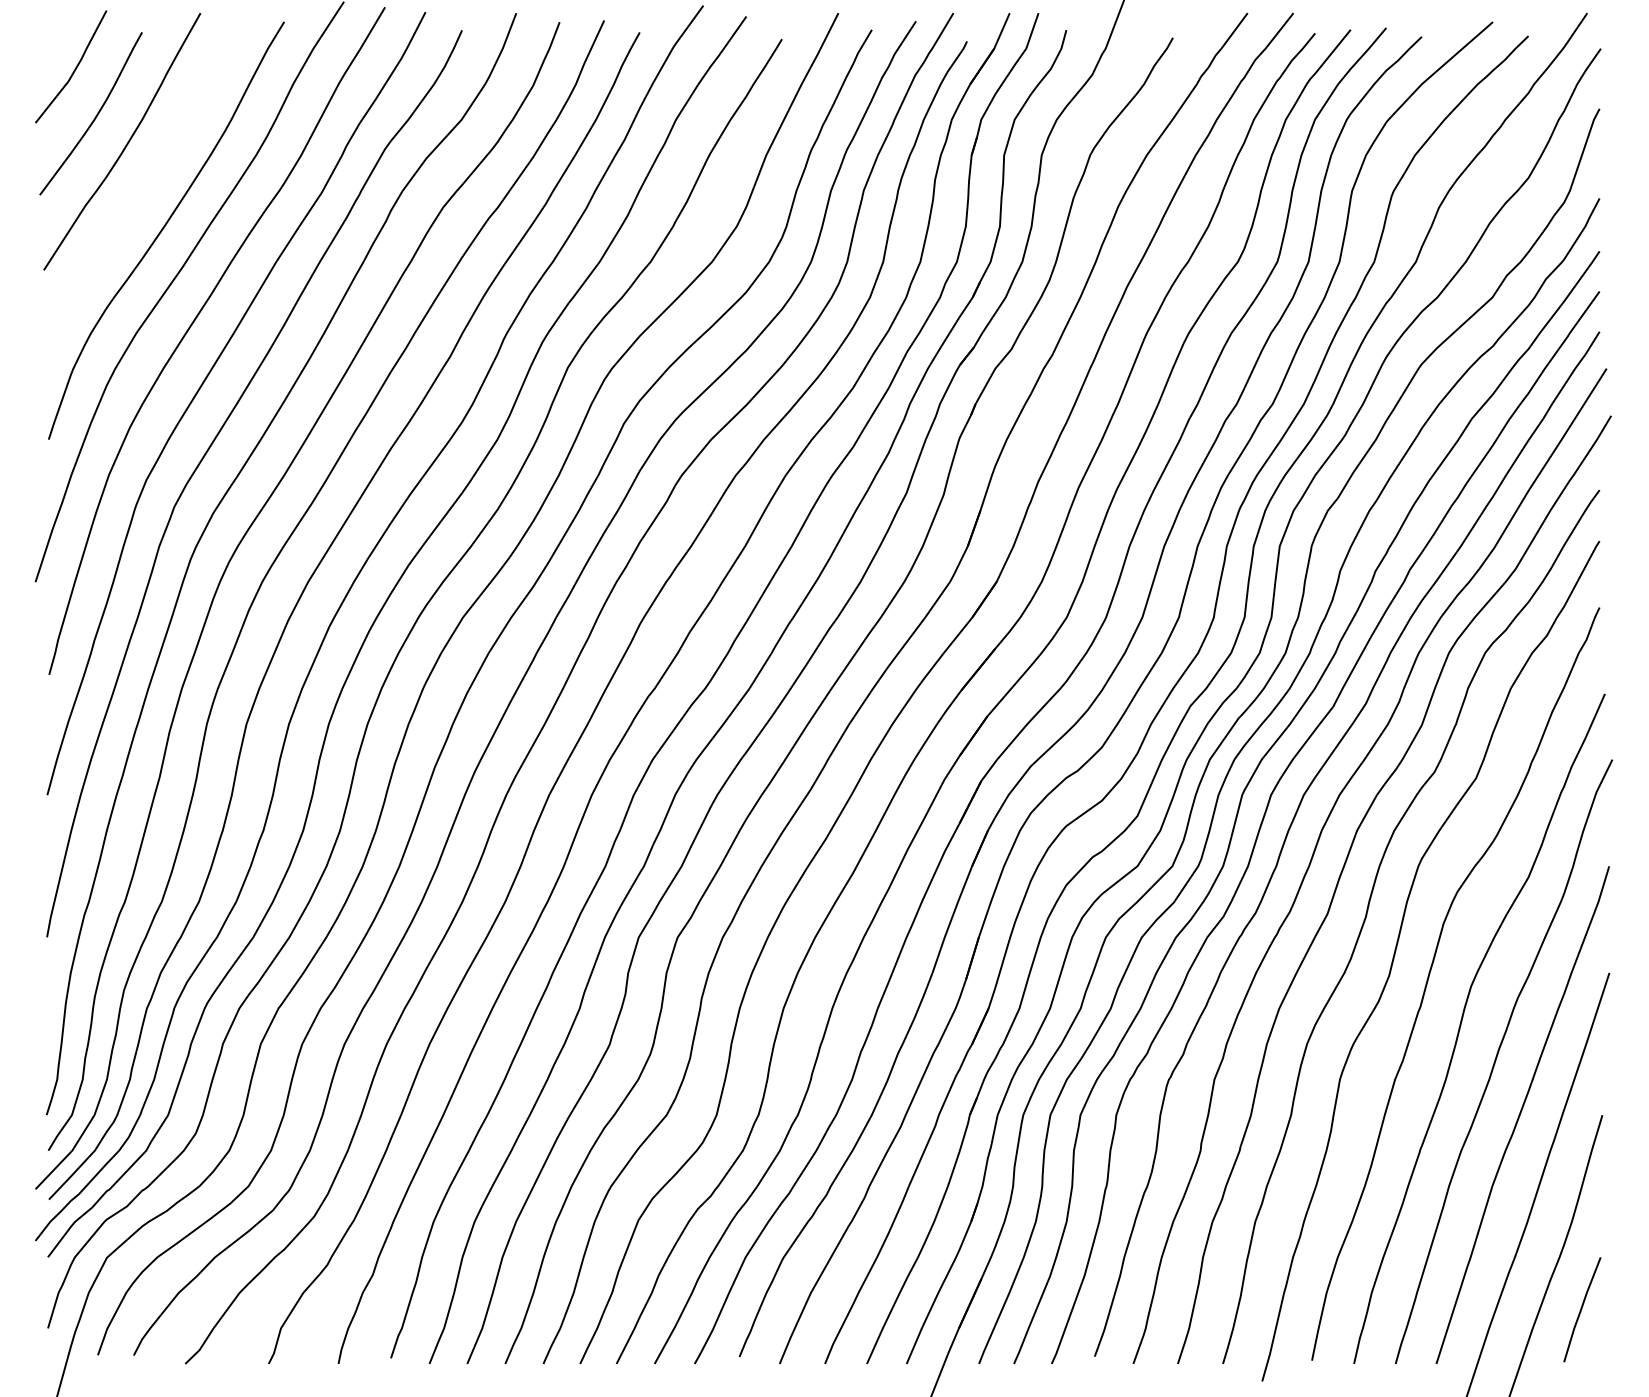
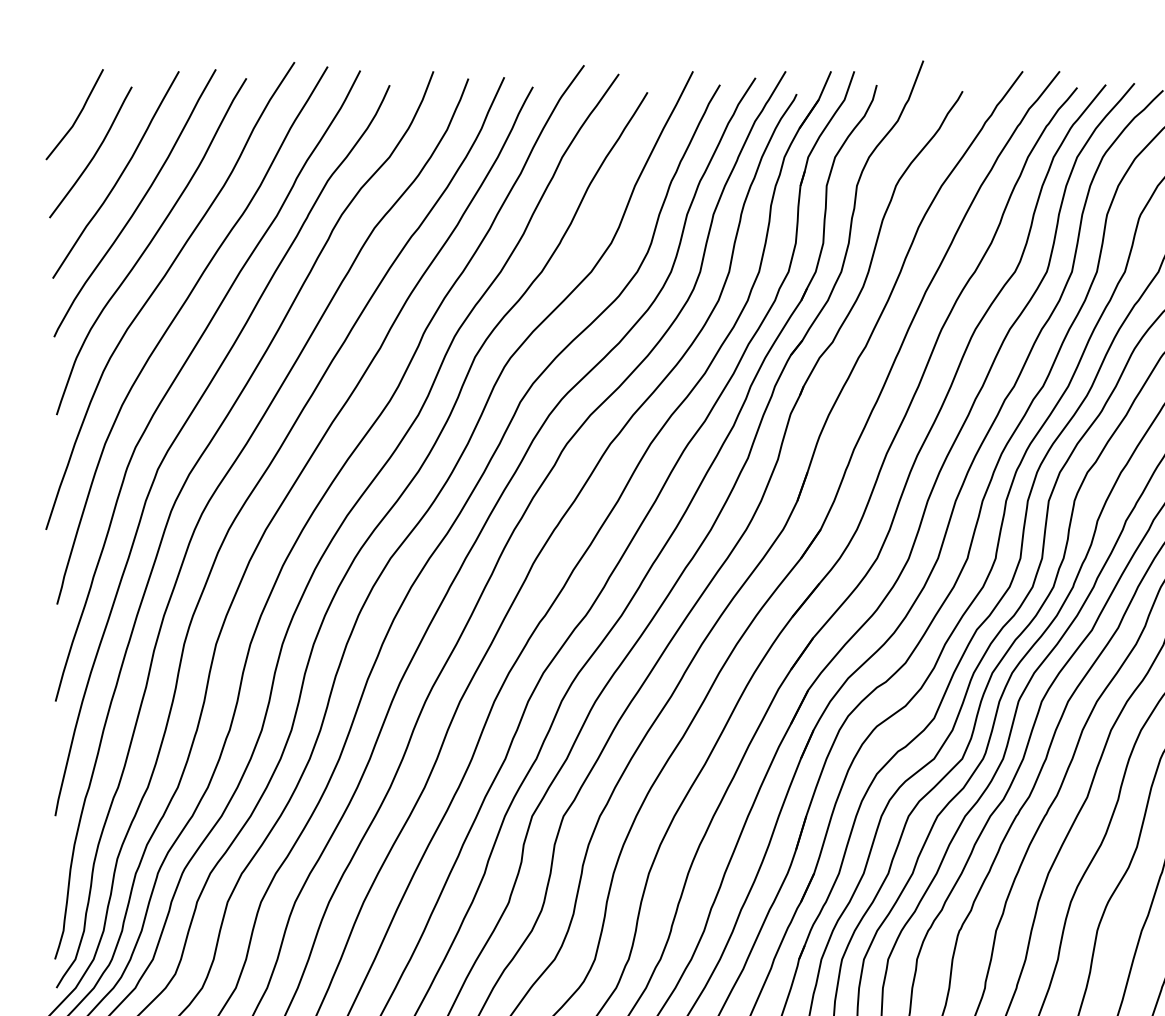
curve: (149, 179) -> (137, 205), added

